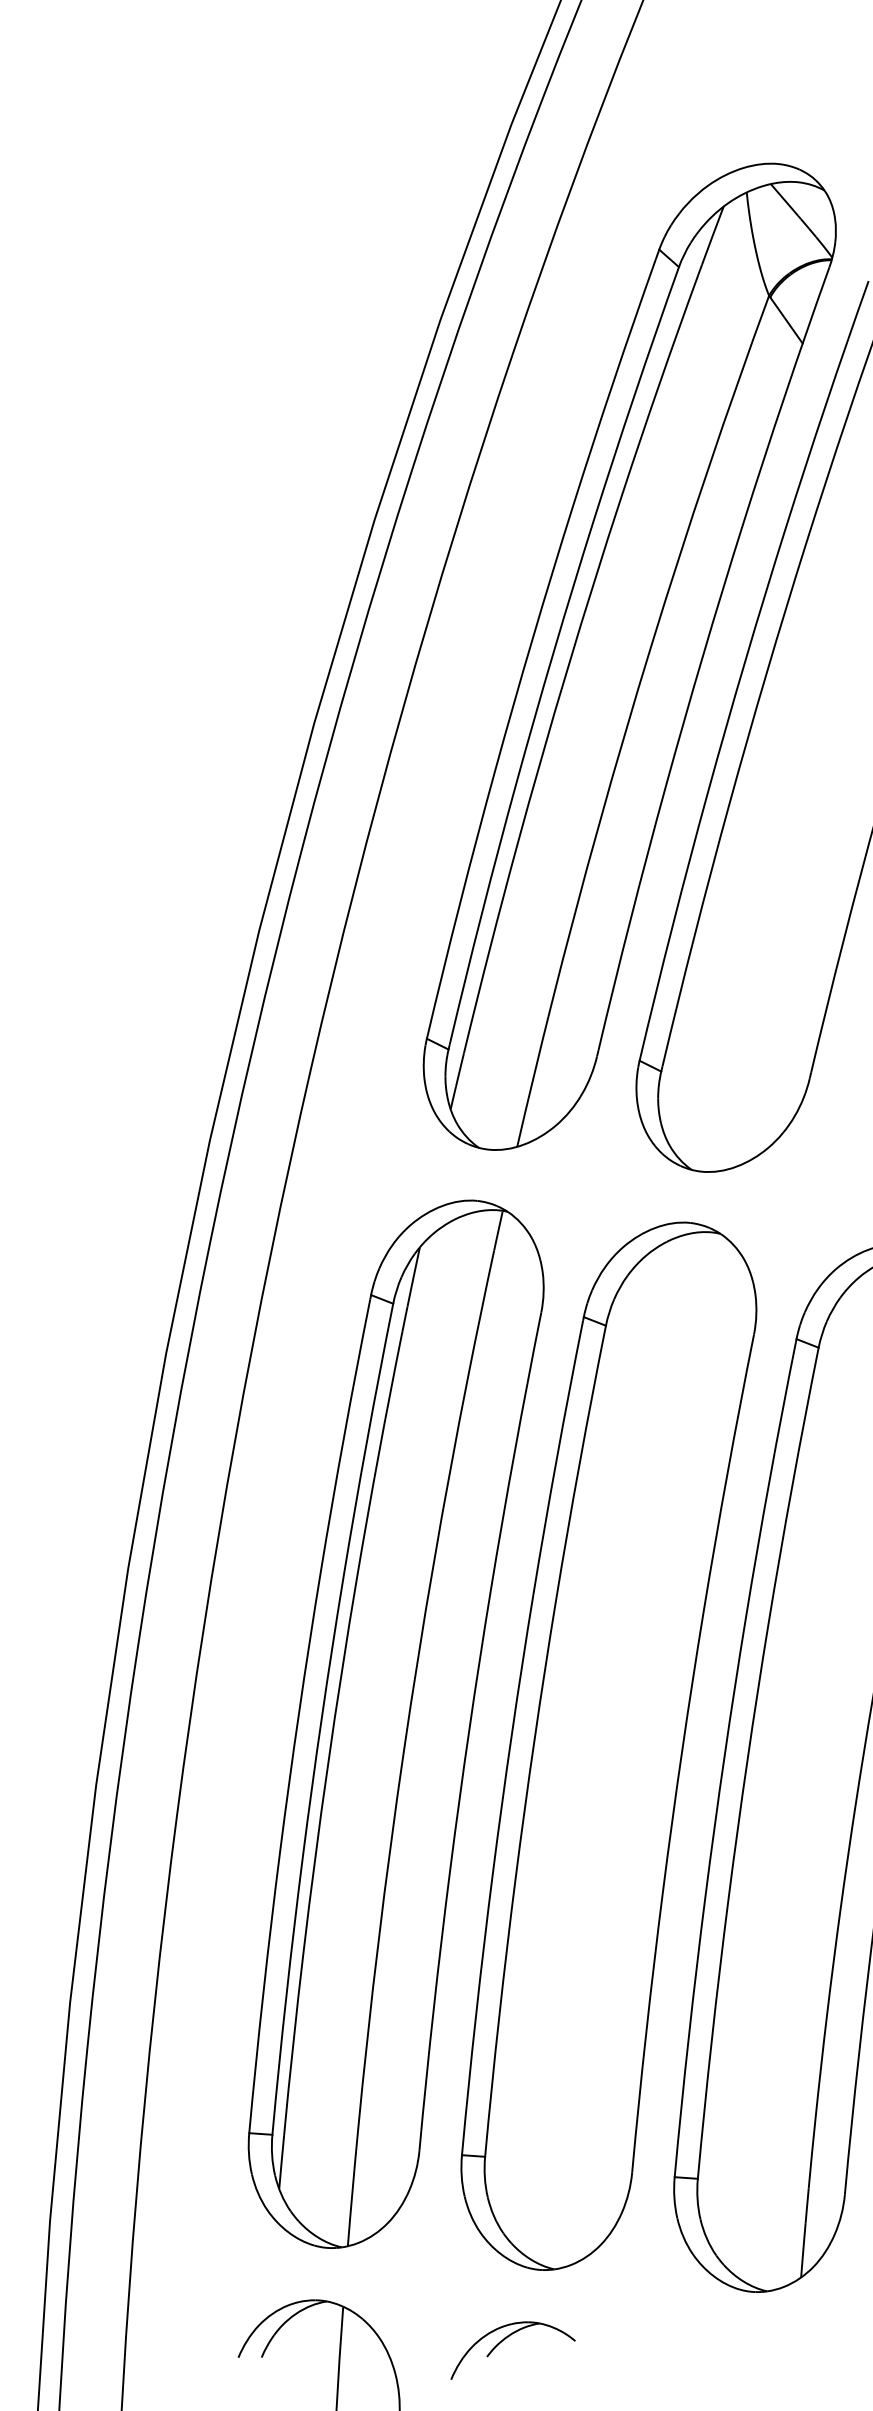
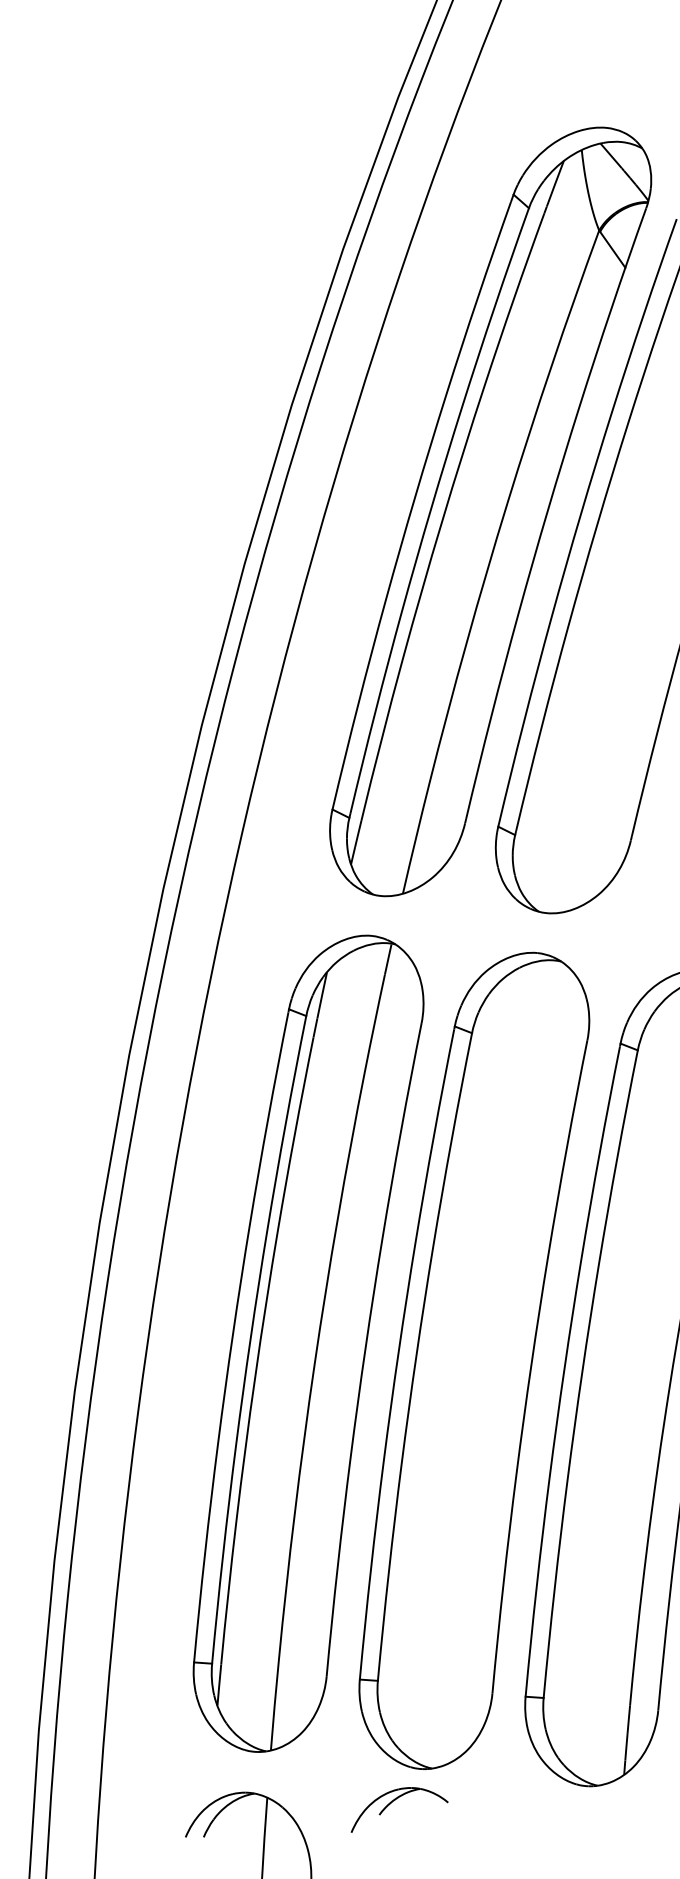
part: (503, 2341) -> (392, 1802), moved

